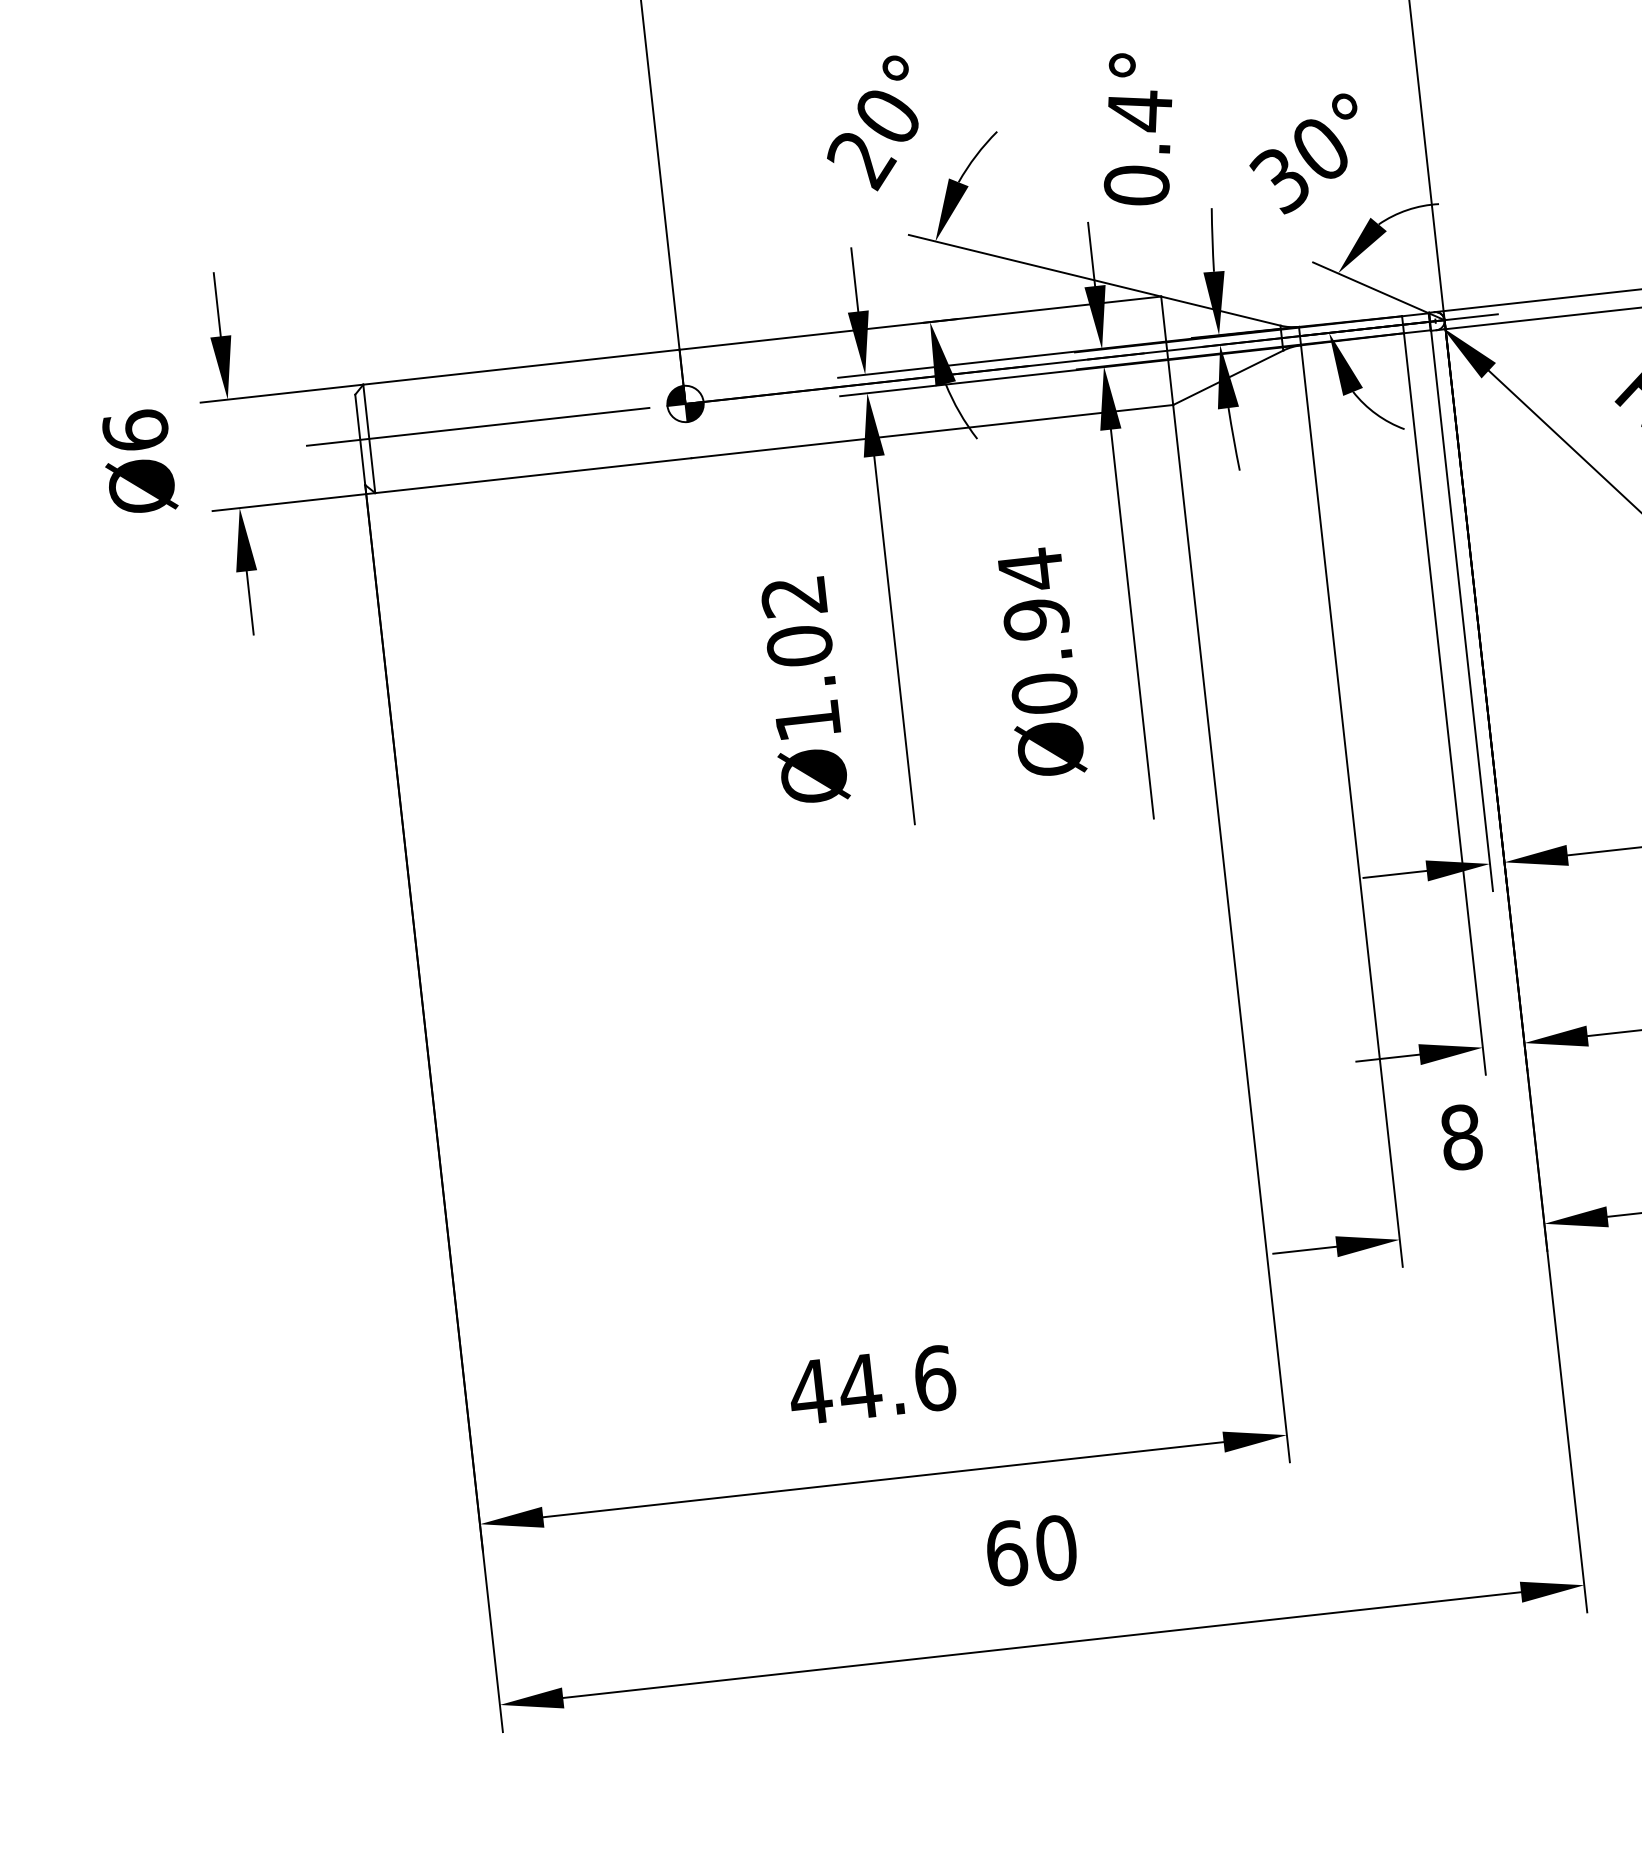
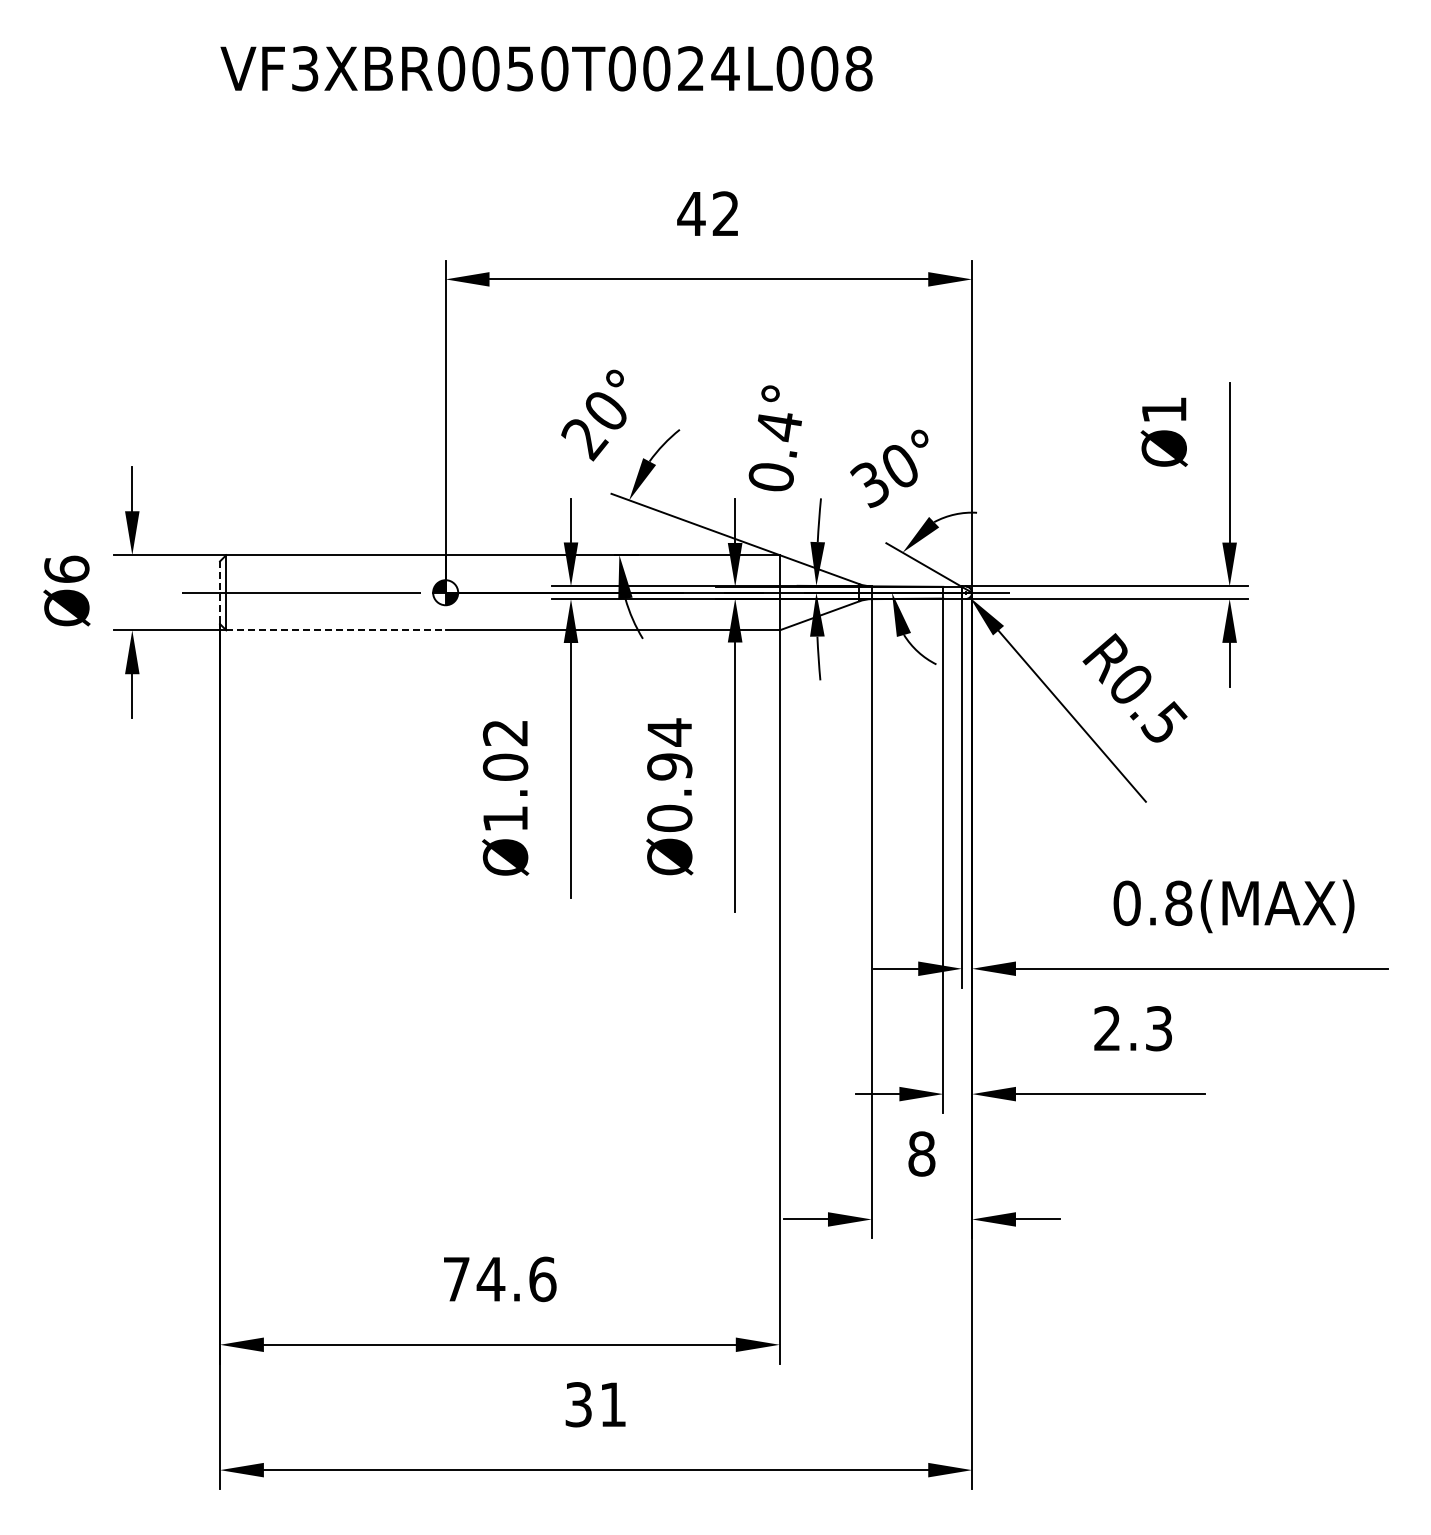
line: (361, 440) -> (220, 593), solid -> dashed
line: (532, 475) -> (335, 630), solid -> dashed
text: (810, 1392) -> (456, 1279), 44.6 -> 74.6
text: (1030, 1550) -> (595, 1404), 60 -> 31

